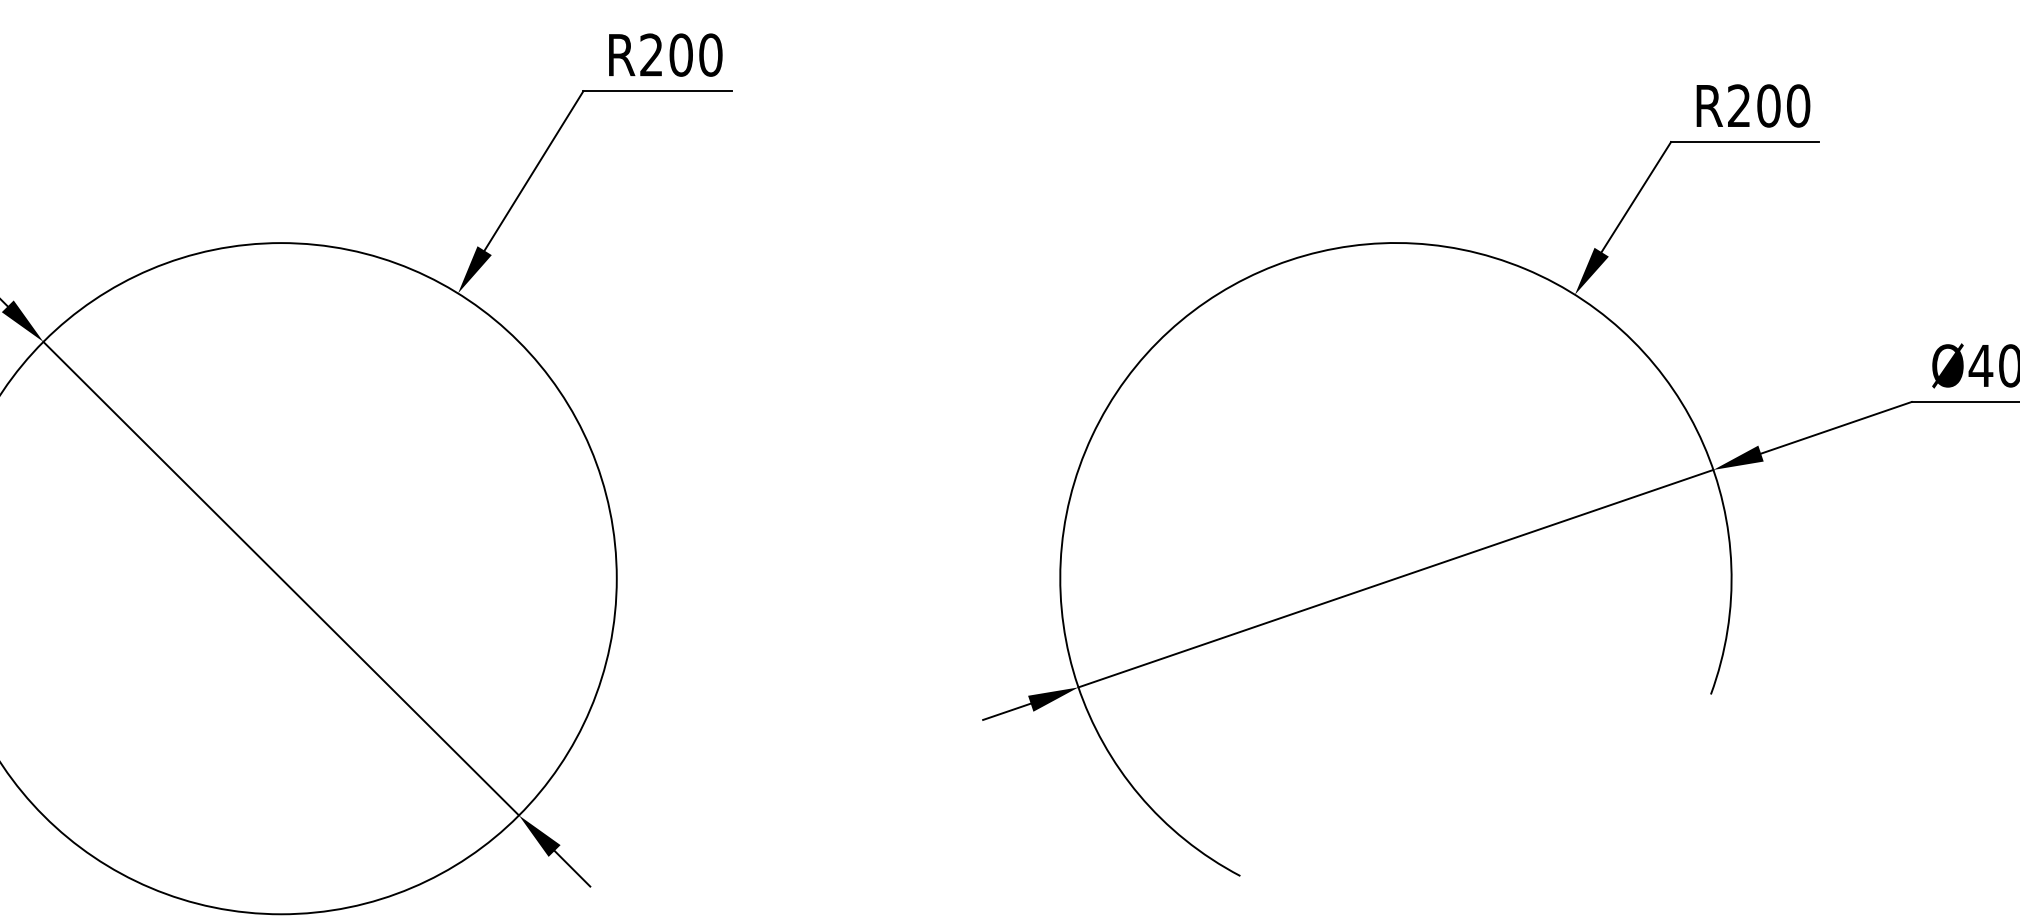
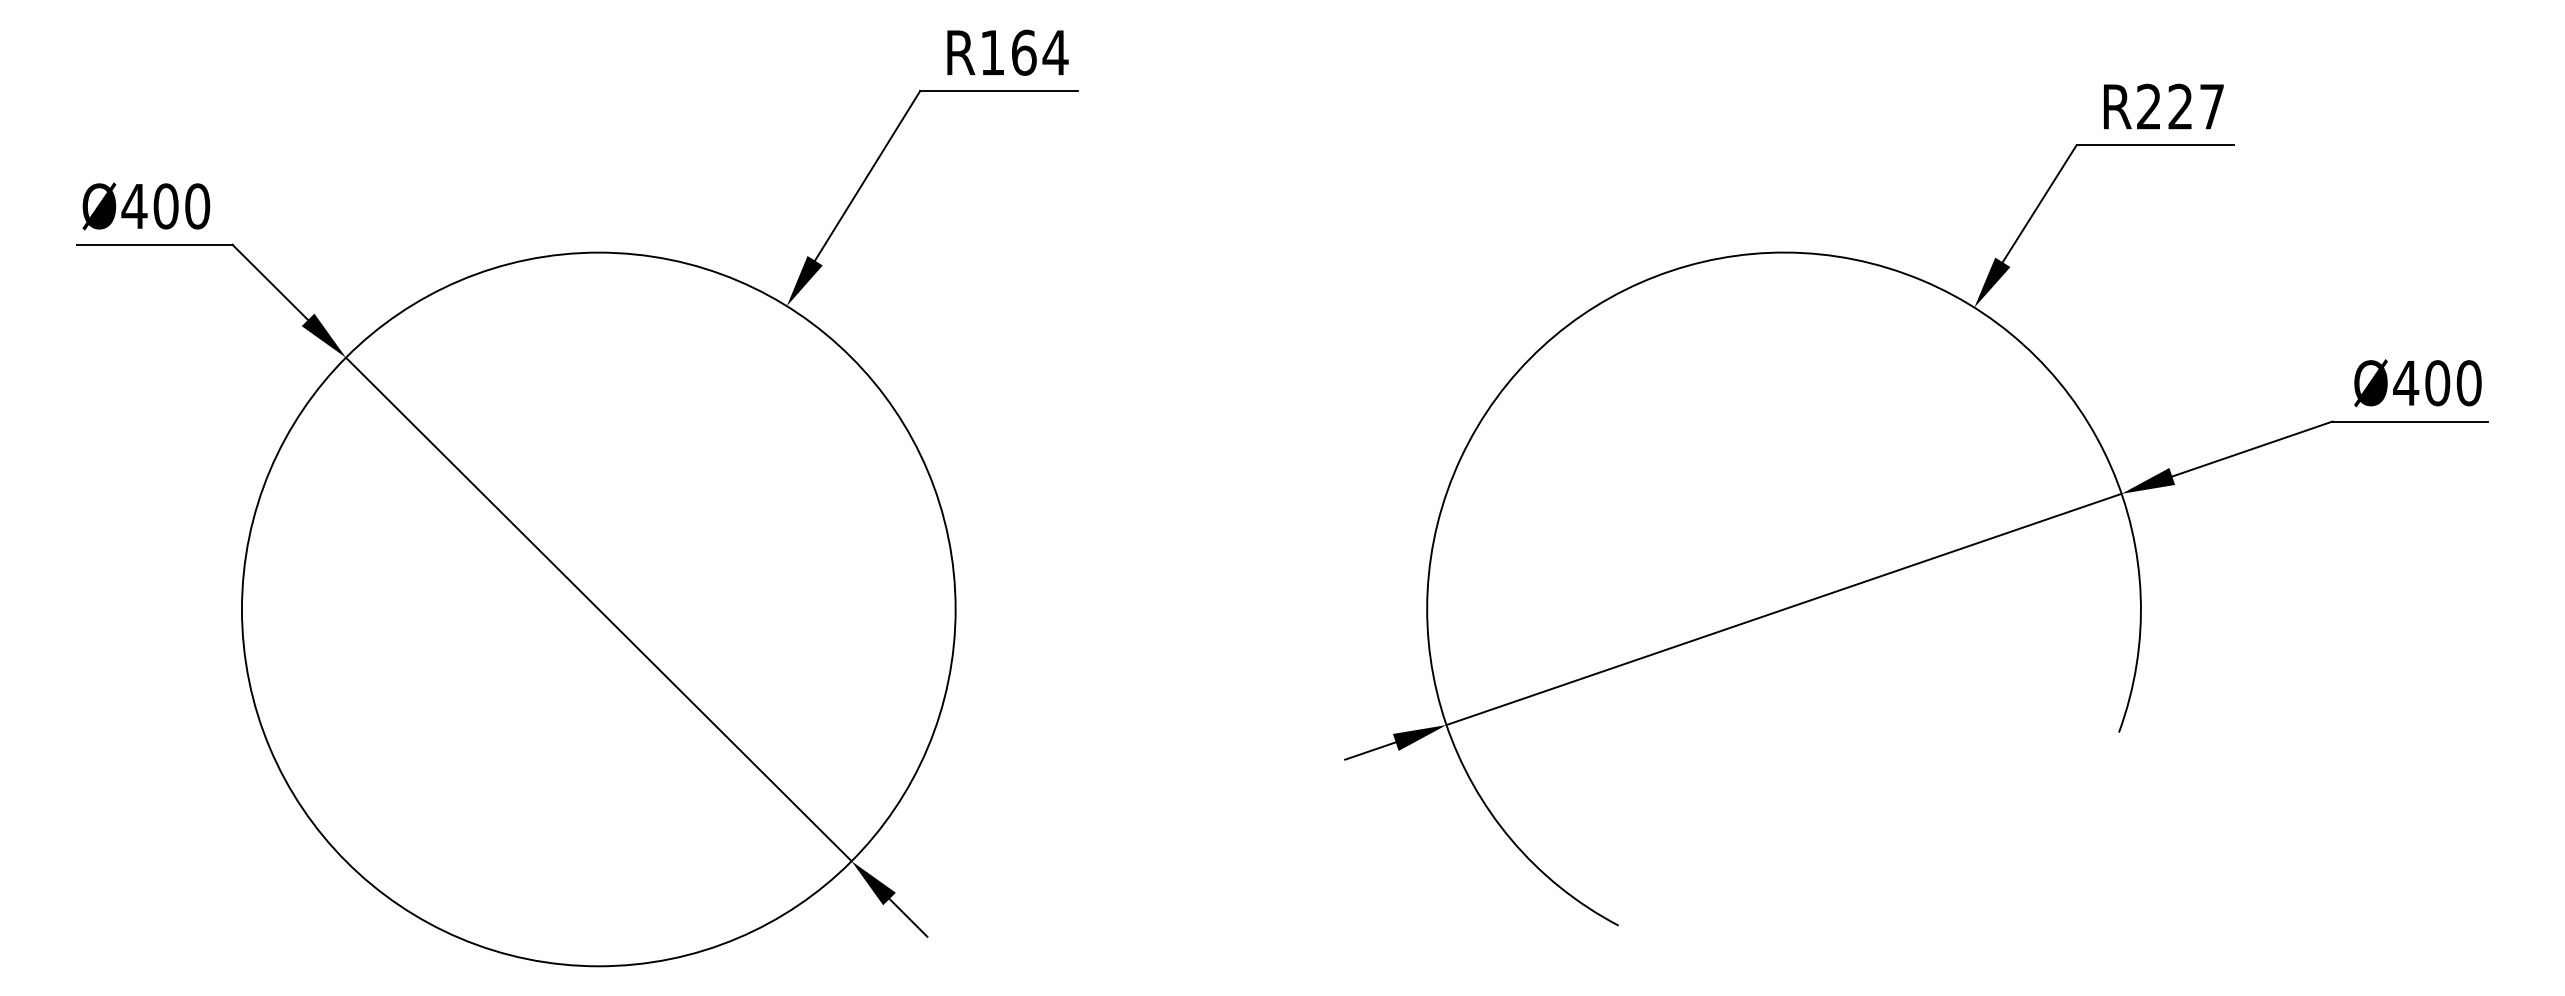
text: (681, 54) -> (1024, 52), R200 -> R164
text: (1783, 105) -> (2196, 106), R200 -> R227

